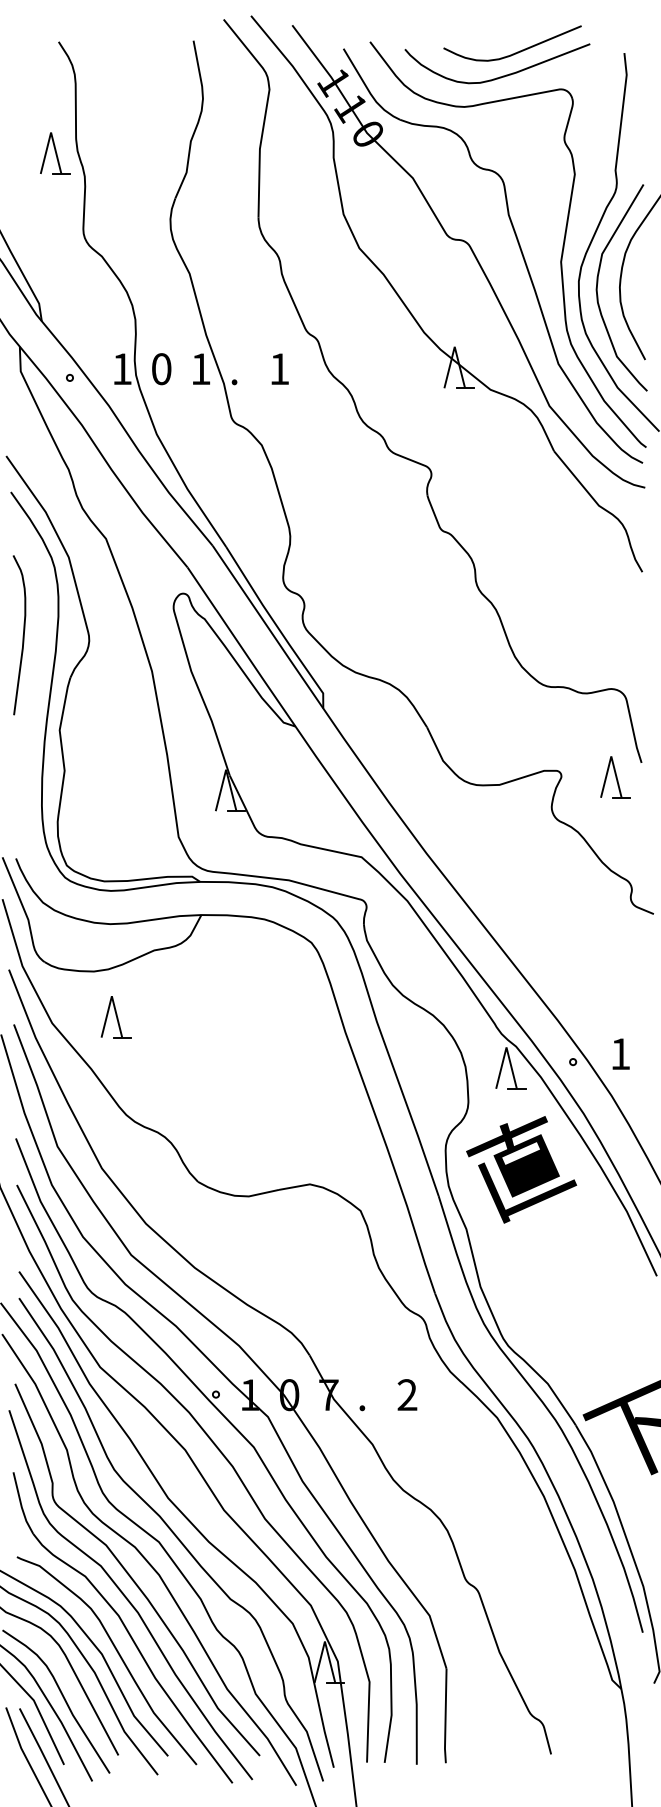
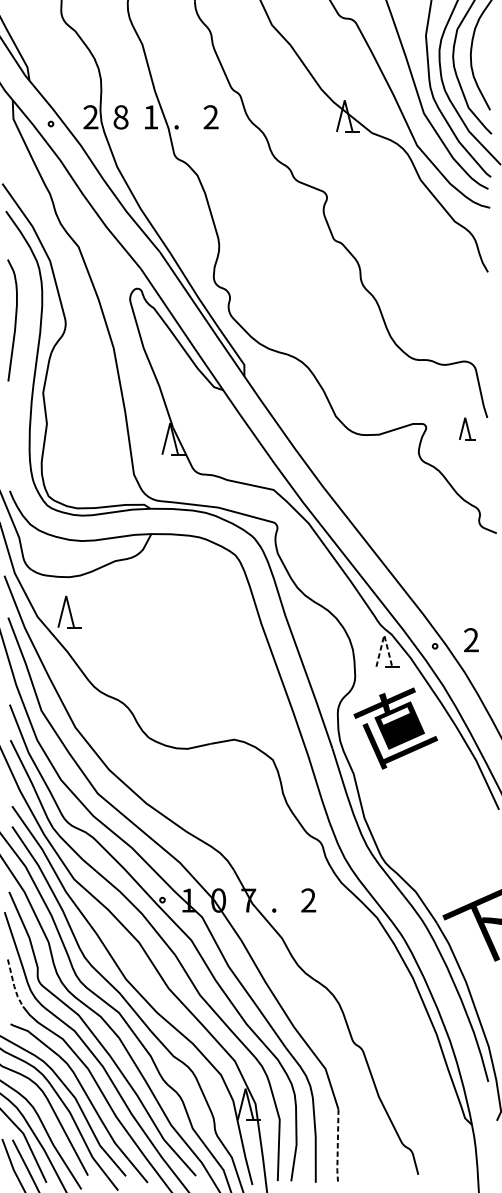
text: (121, 368) -> (90, 116), 1 -> 2
text: (279, 368) -> (210, 116), 1 -> 2
text: (161, 369) -> (120, 117), 0 -> 8
part: (615, 777) -> (467, 429), size x0.7
part: (115, 1017) -> (68, 612), moved
line: (506, 1047) -> (384, 635), solid -> dashed
text: (620, 1053) -> (471, 639), 1 -> 2
line: (21, 1505) -> (14, 984), solid -> dashed
line: (445, 1717) -> (337, 1146), solid -> dashed

